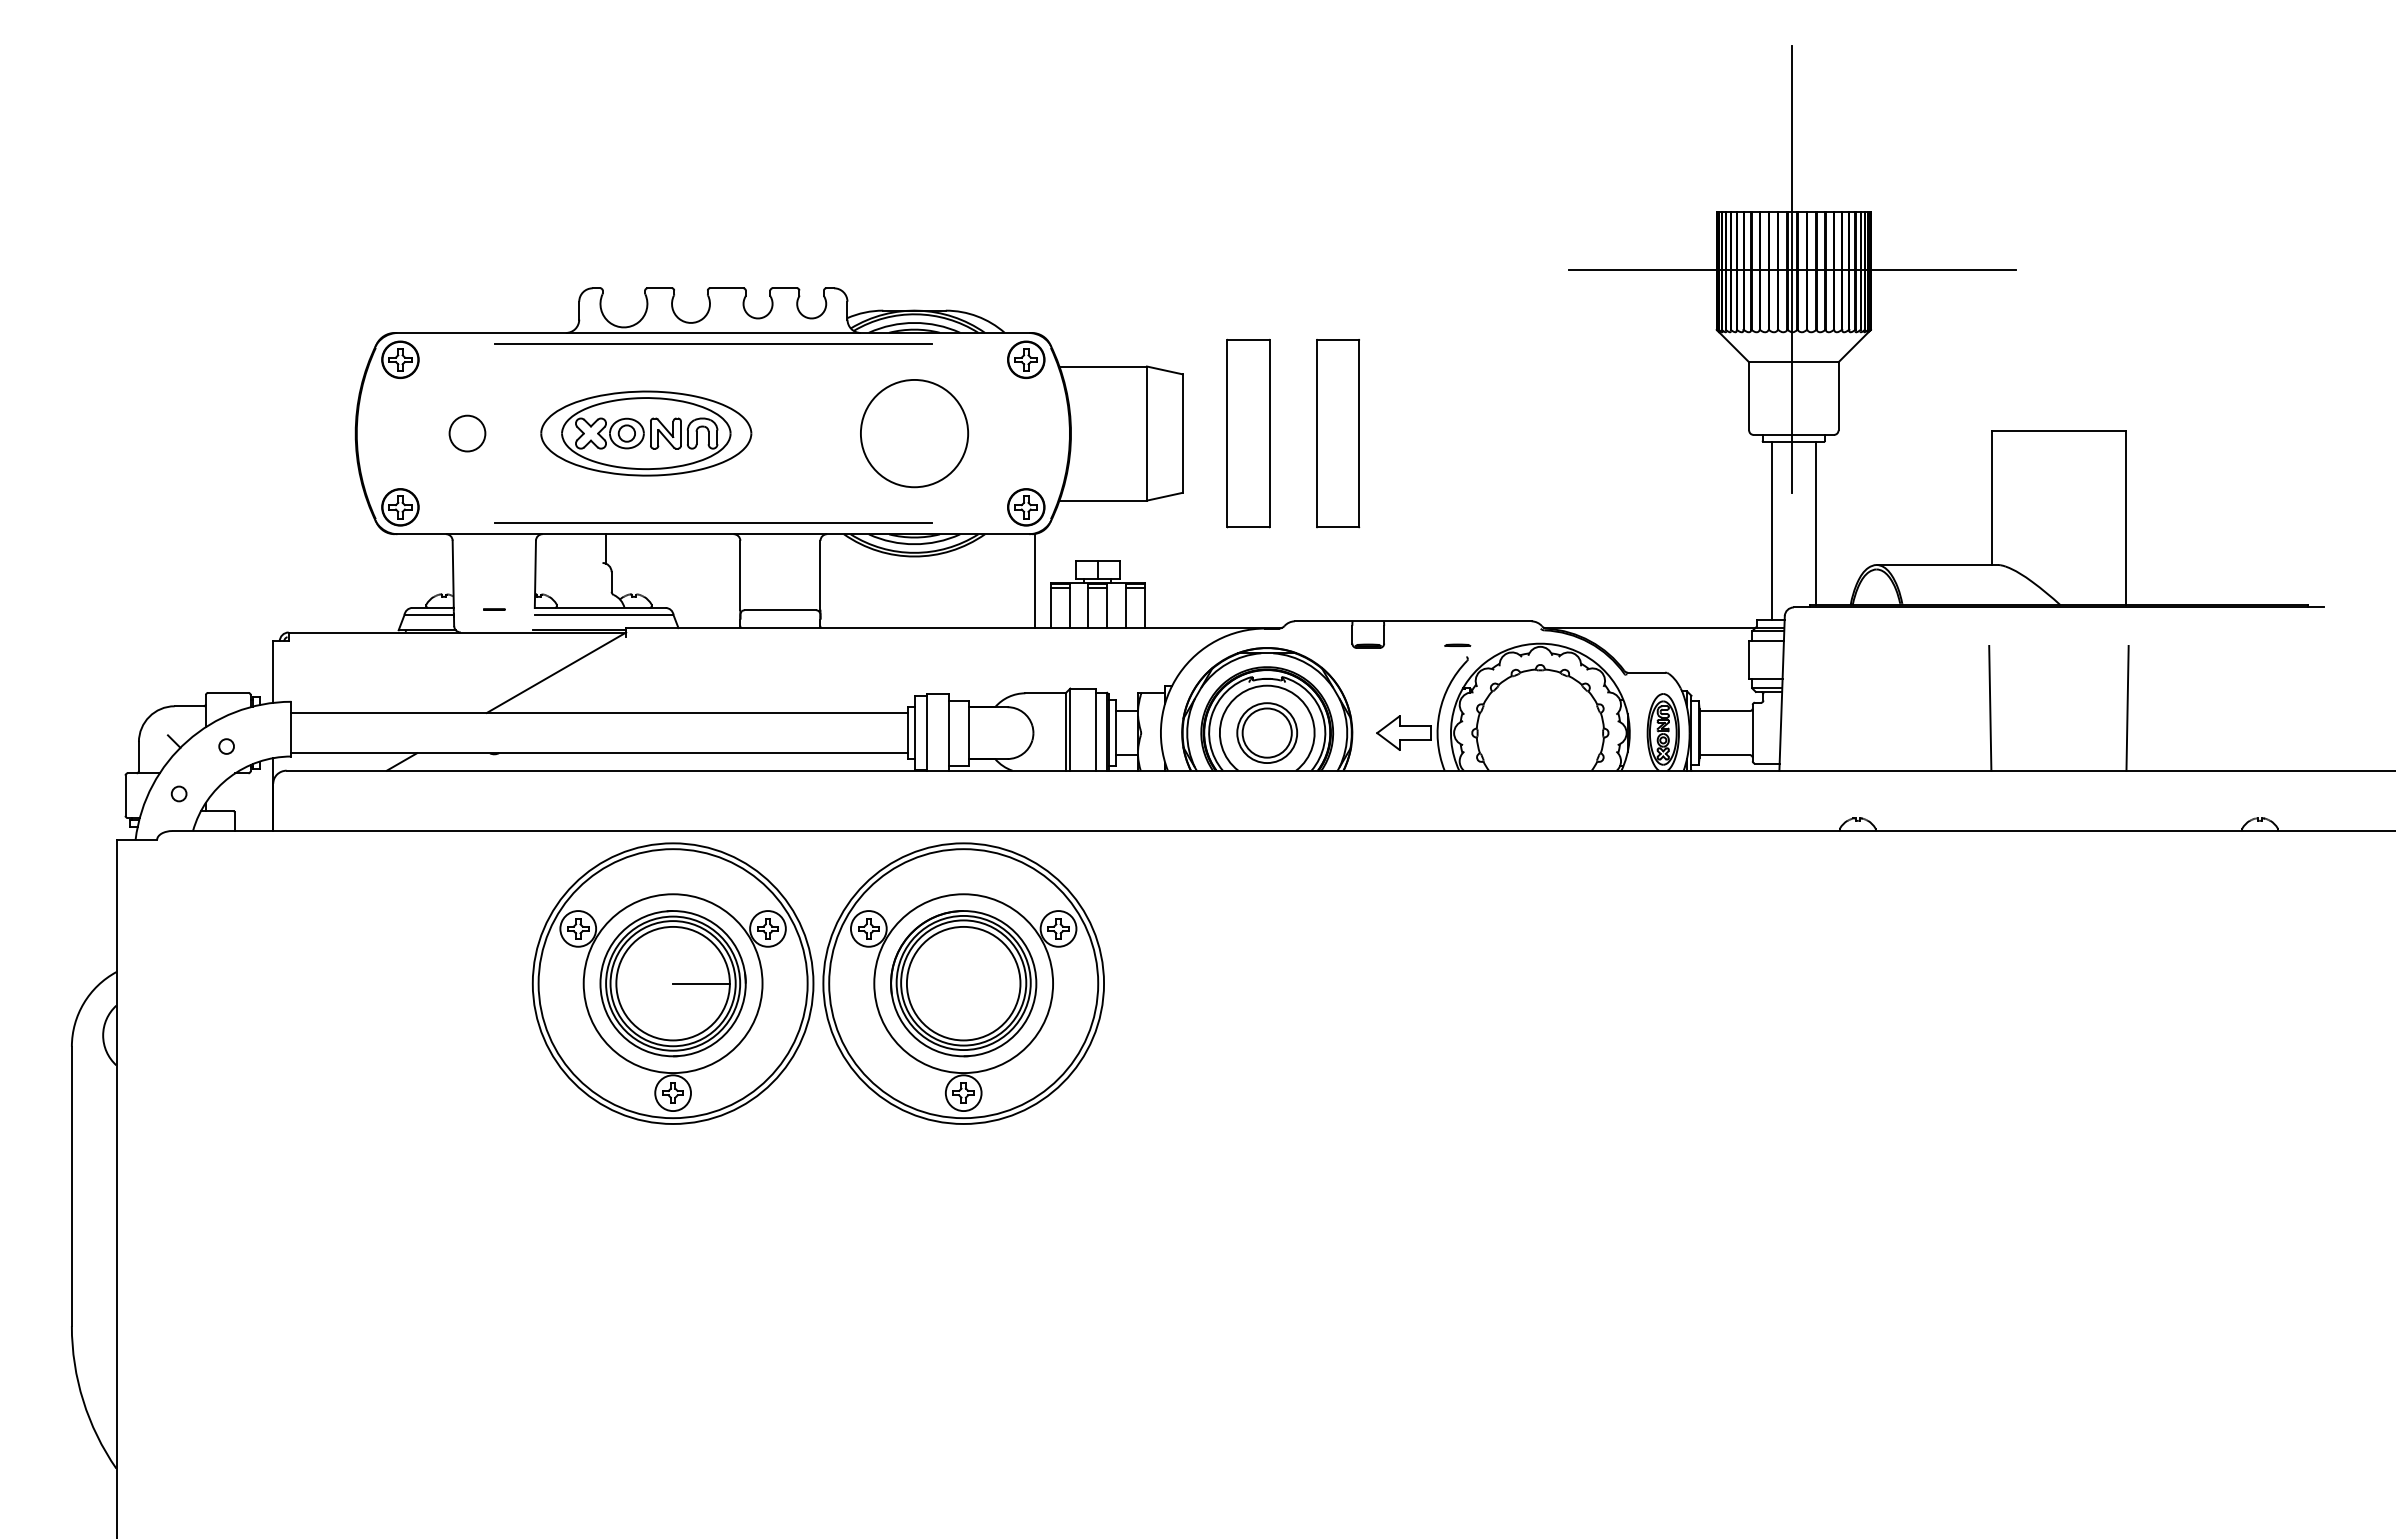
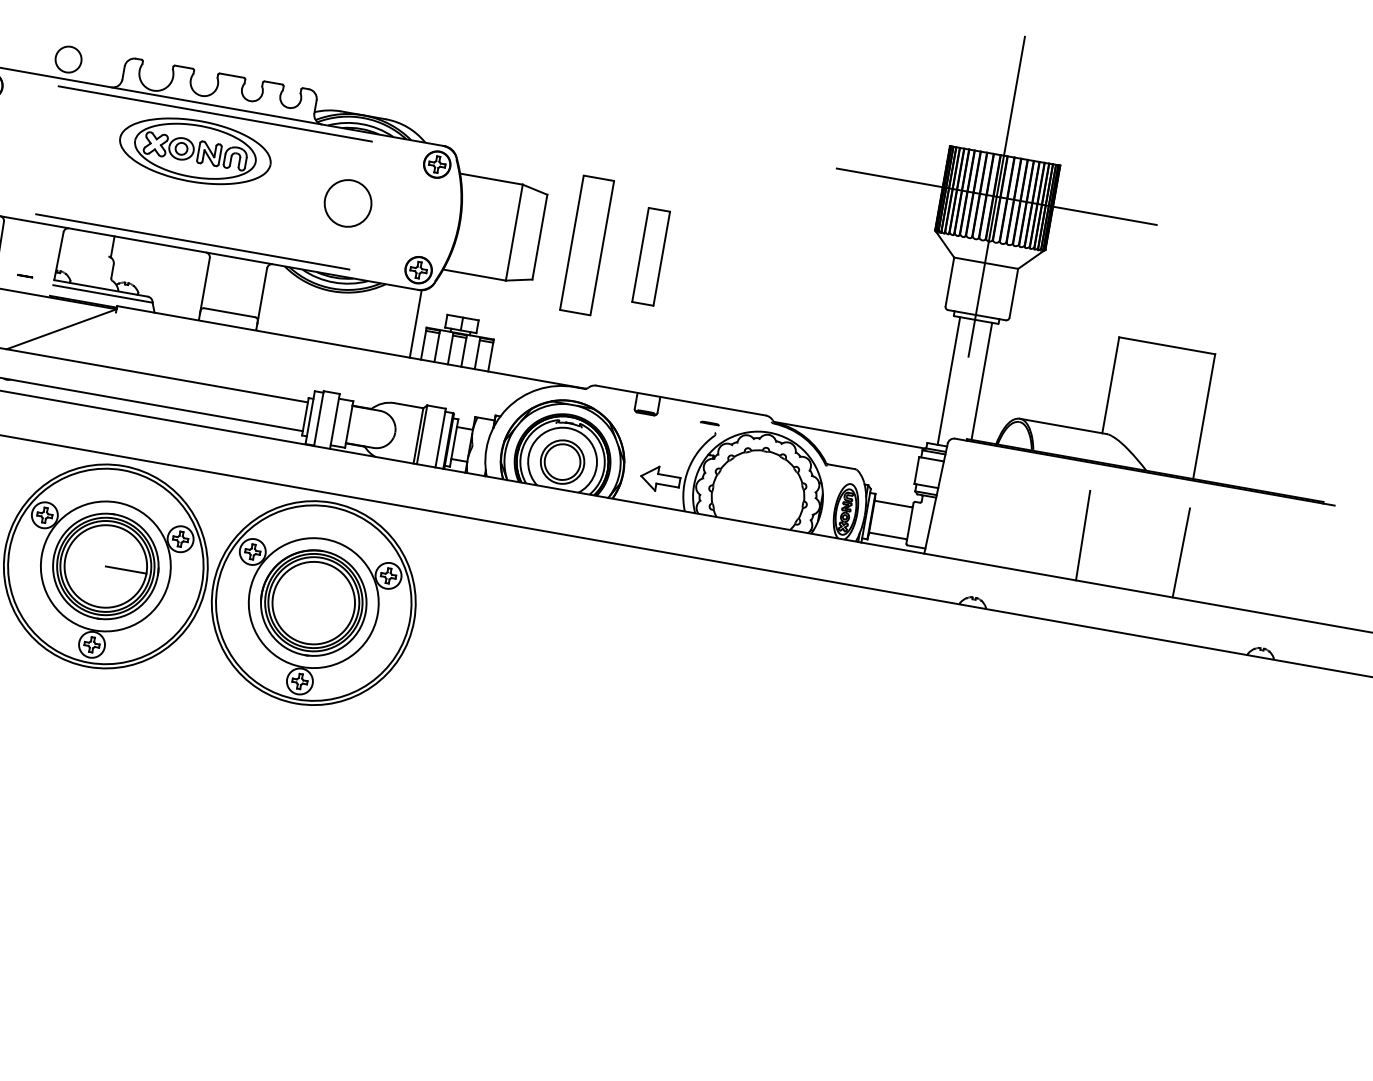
circle: (467, 433) -> (68, 59), moved
part: (646, 433) -> (195, 151), moved
circle: (914, 433) -> (347, 203), size x0.6
part: (1338, 433) -> (651, 256), size x0.7

